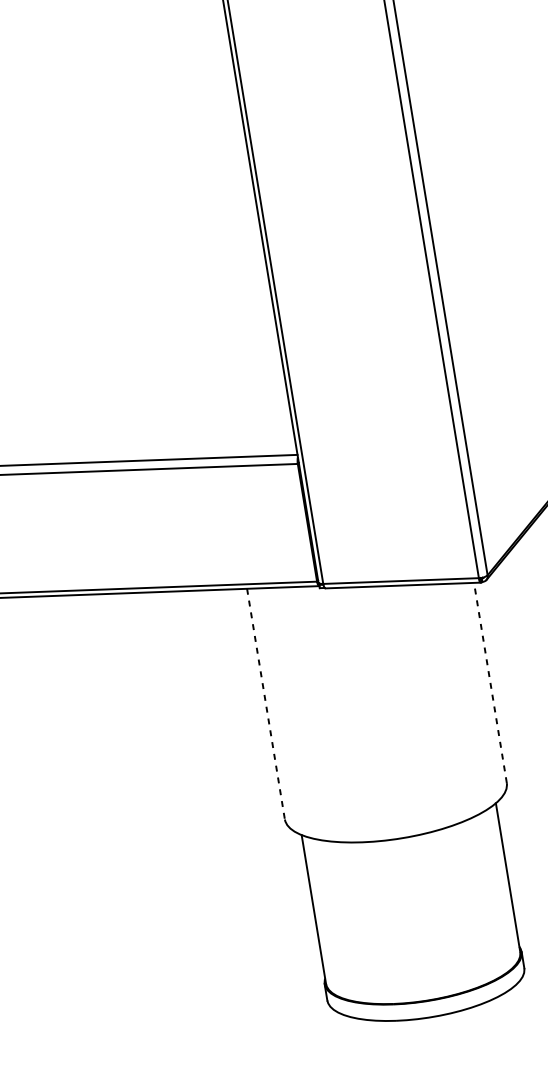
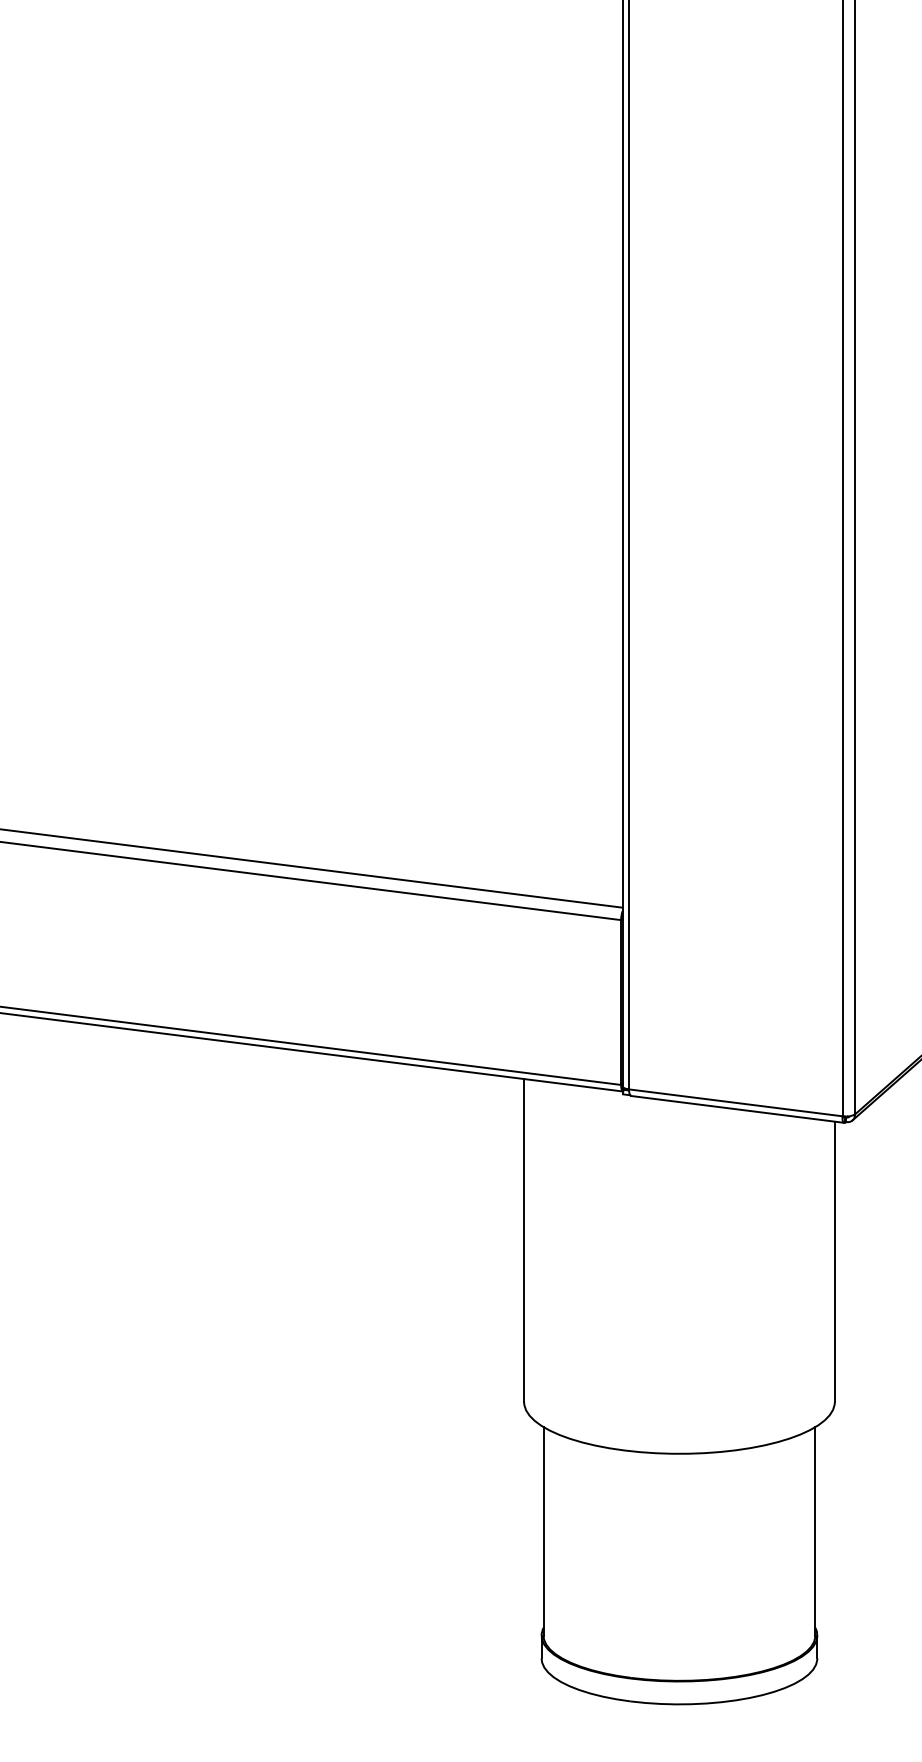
line: (490, 682) -> (834, 1261), dashed -> solid
line: (266, 704) -> (524, 1241), dashed -> solid

